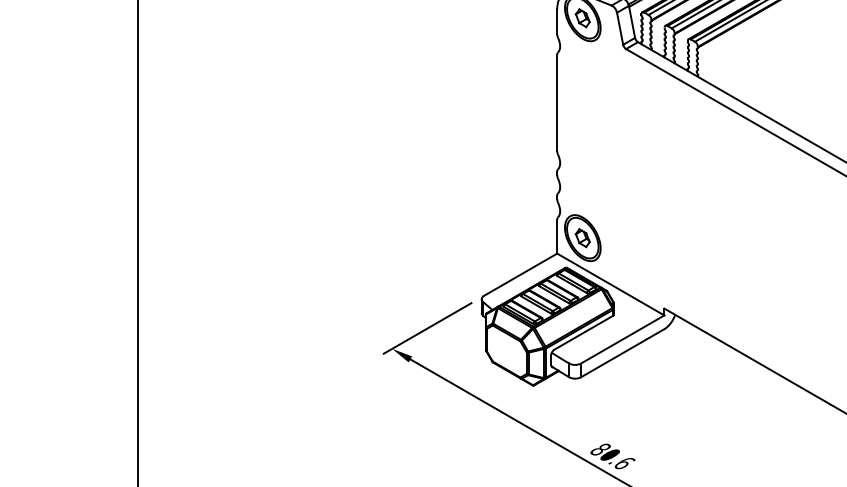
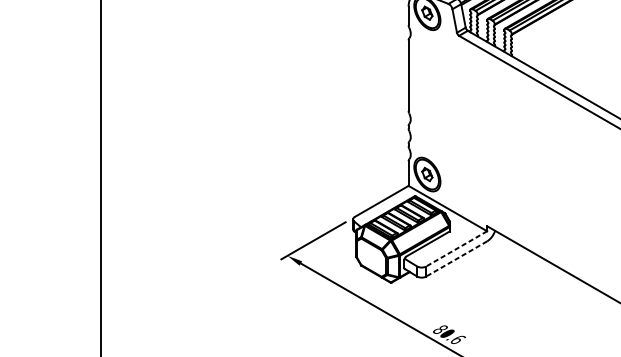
line: (622, 339) -> (456, 248), solid -> dashed
line: (622, 353) -> (456, 259), solid -> dashed

